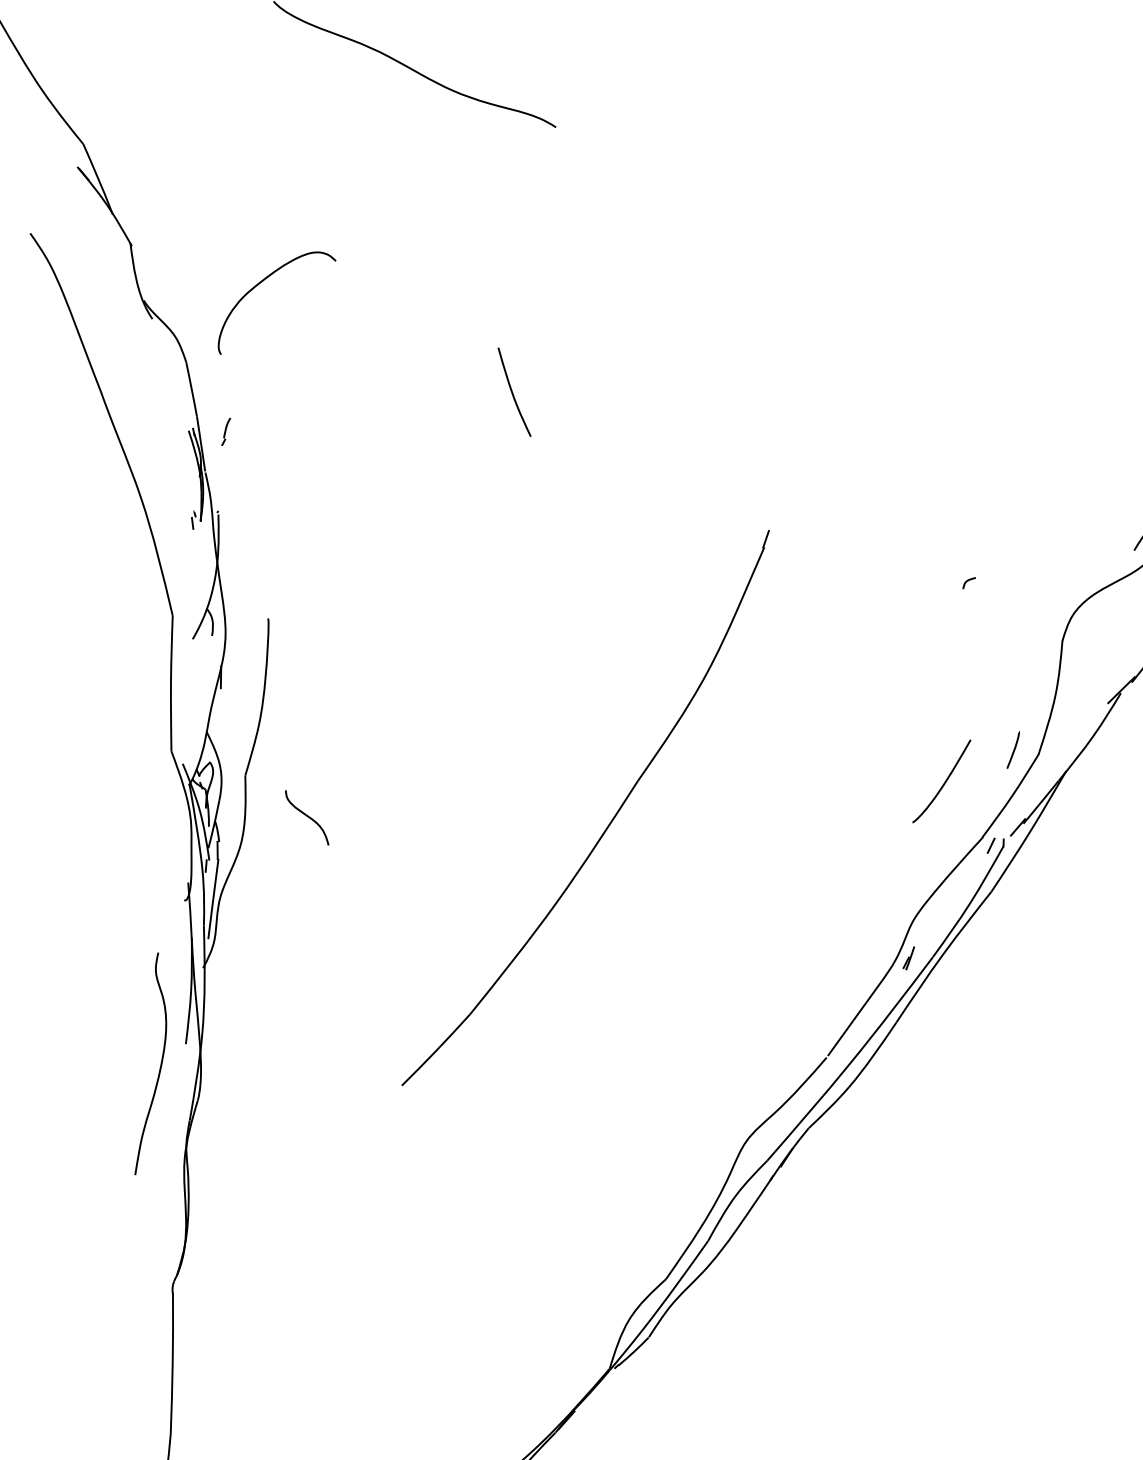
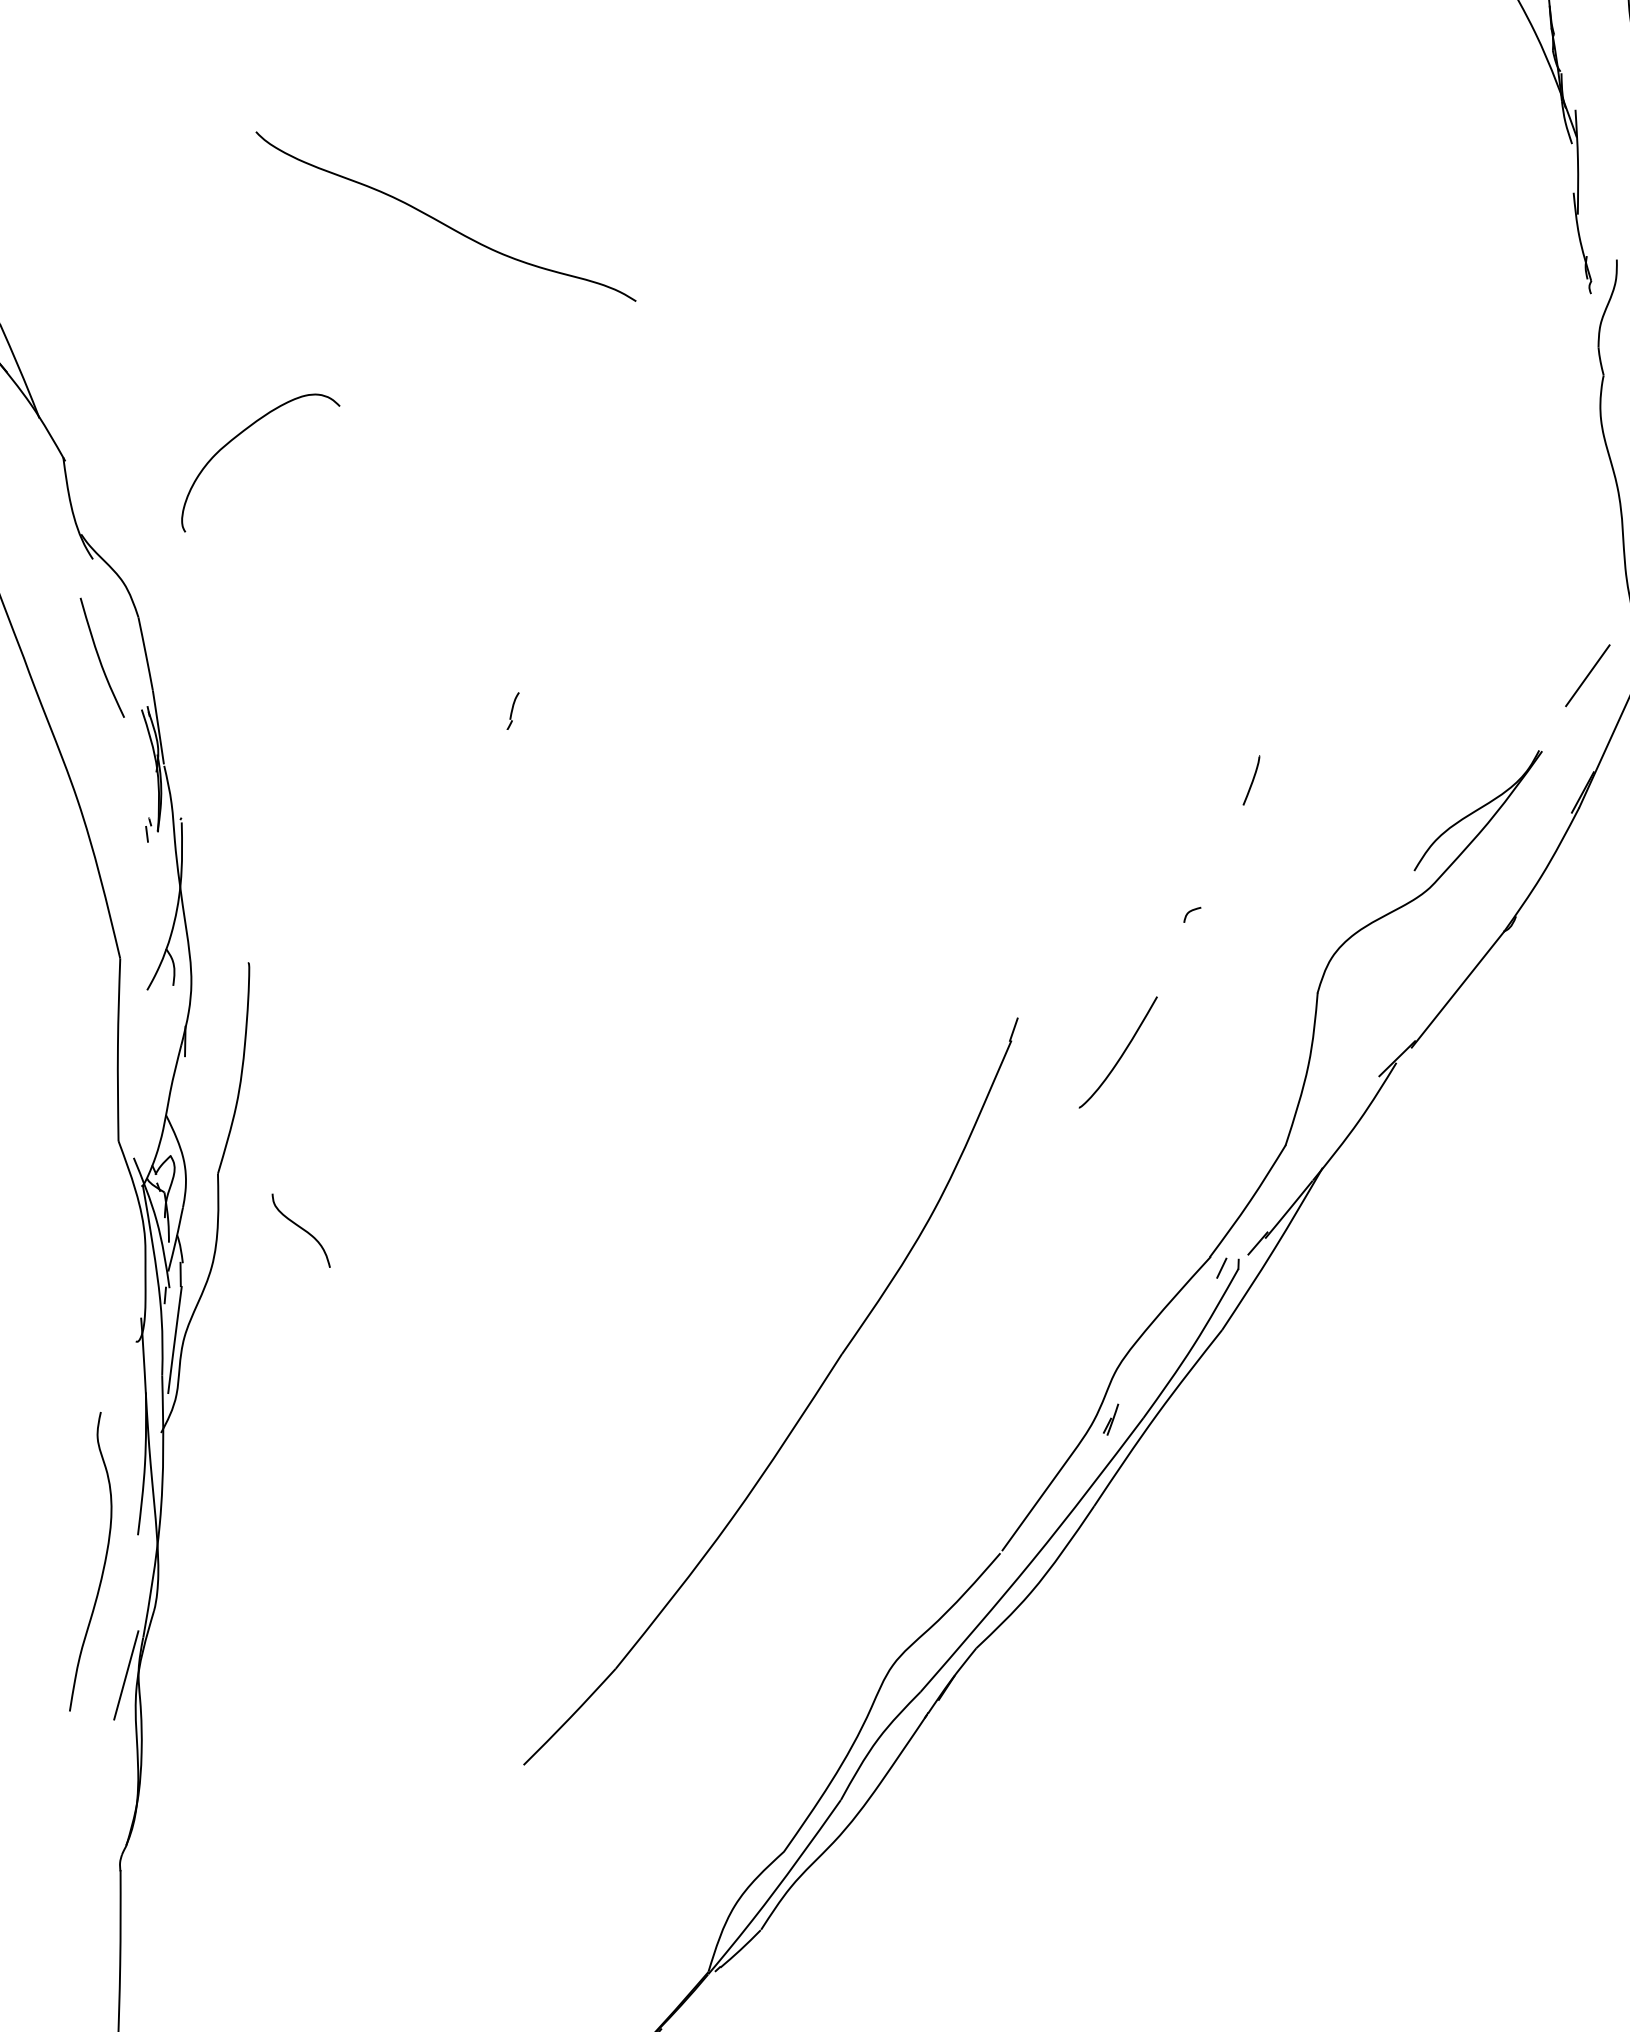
curve: (260, 283) -> (238, 436), moved
curve: (513, 392) -> (100, 658), moved
part: (225, 431) -> (512, 710), moved
curve: (1013, 750) -> (1252, 780), moved
curve: (944, 782) -> (1121, 1054), moved
part: (609, 823) -> (802, 1412), moved
line: (177, 1148) -> (126, 1675), added

